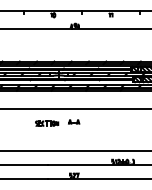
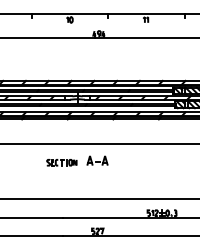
part: (74, 121) -> (97, 160), size x1.43

